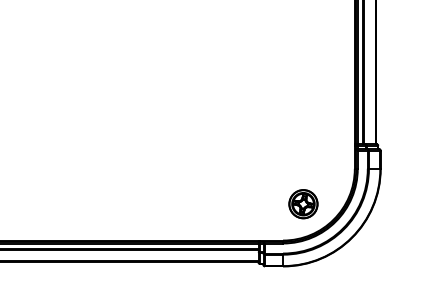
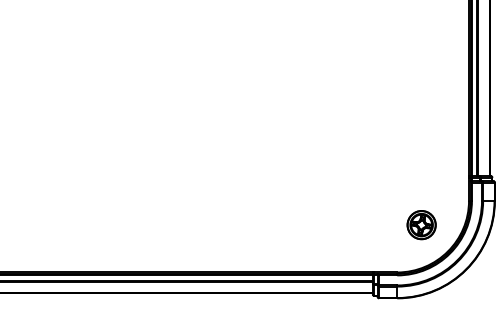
part: (303, 204) -> (421, 225), moved

